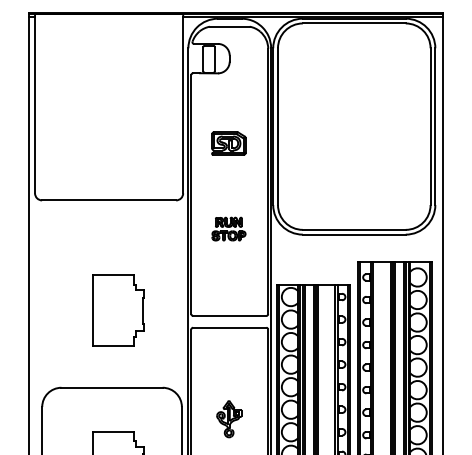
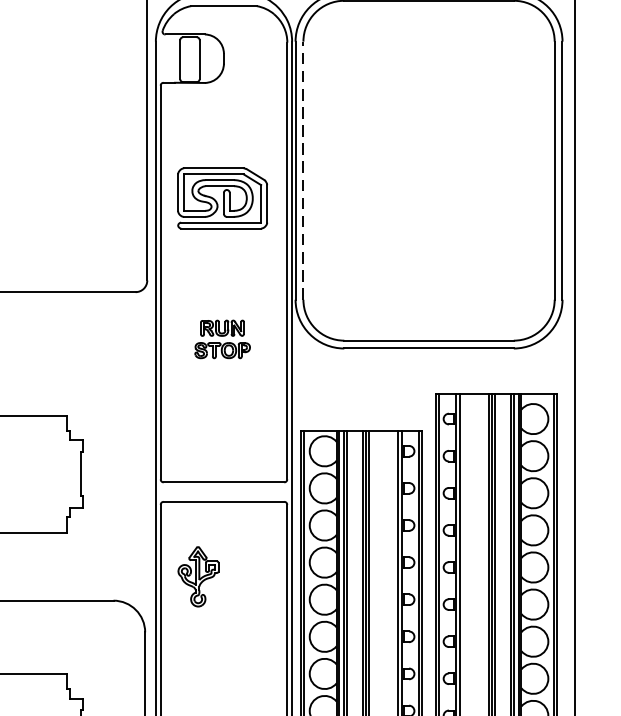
line: (278, 126) -> (304, 170), solid -> dashed
part: (228, 143) -> (221, 198), size x1.6
part: (229, 419) -> (198, 577), moved

